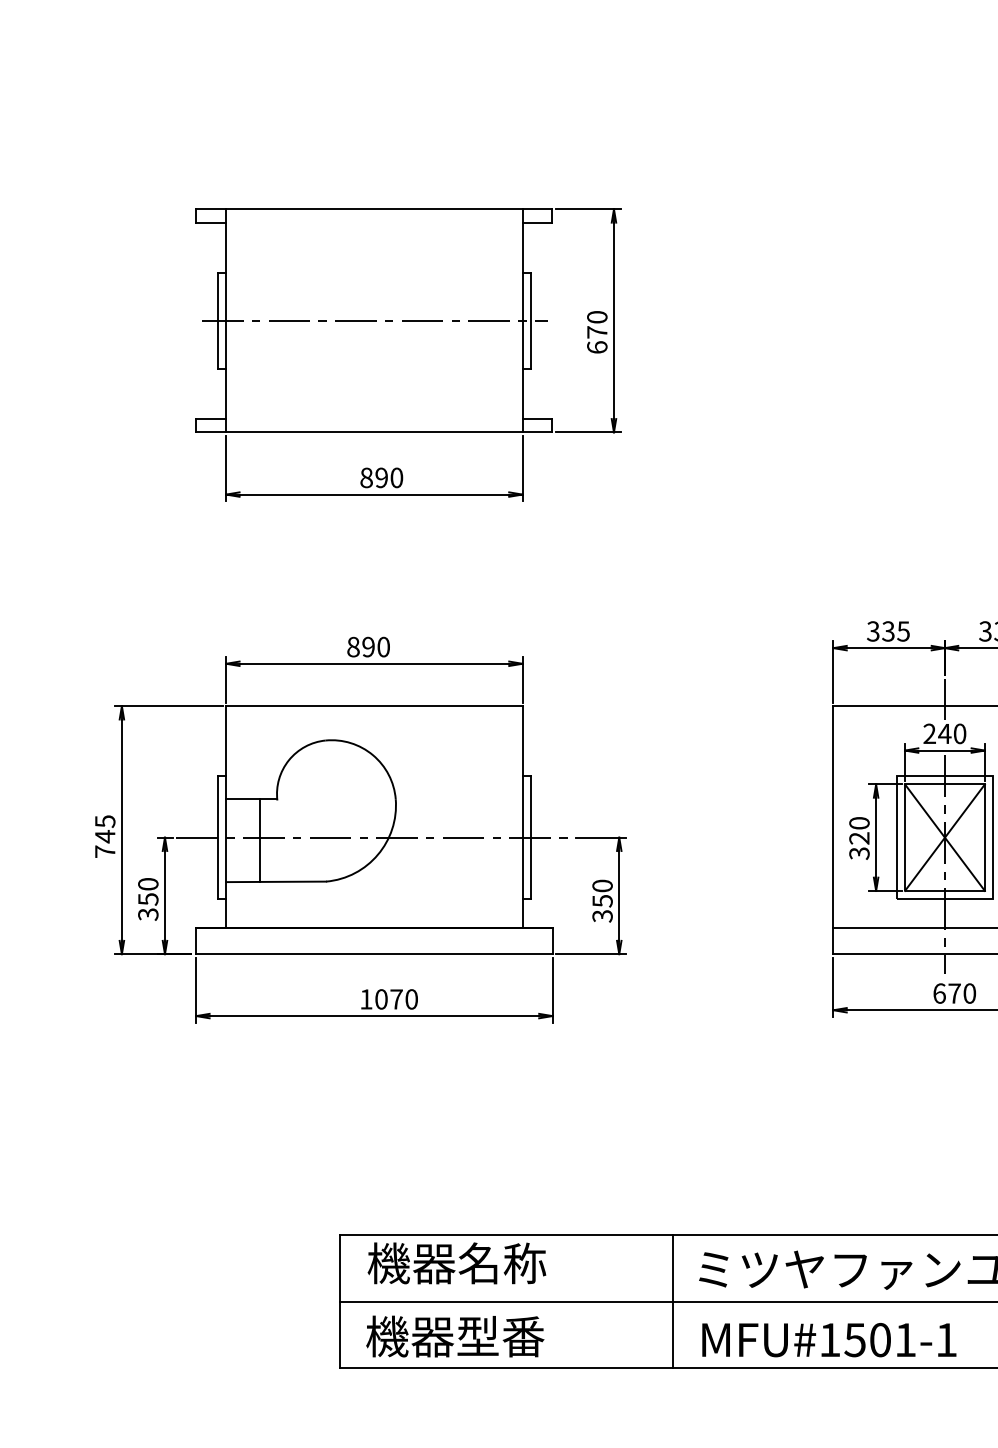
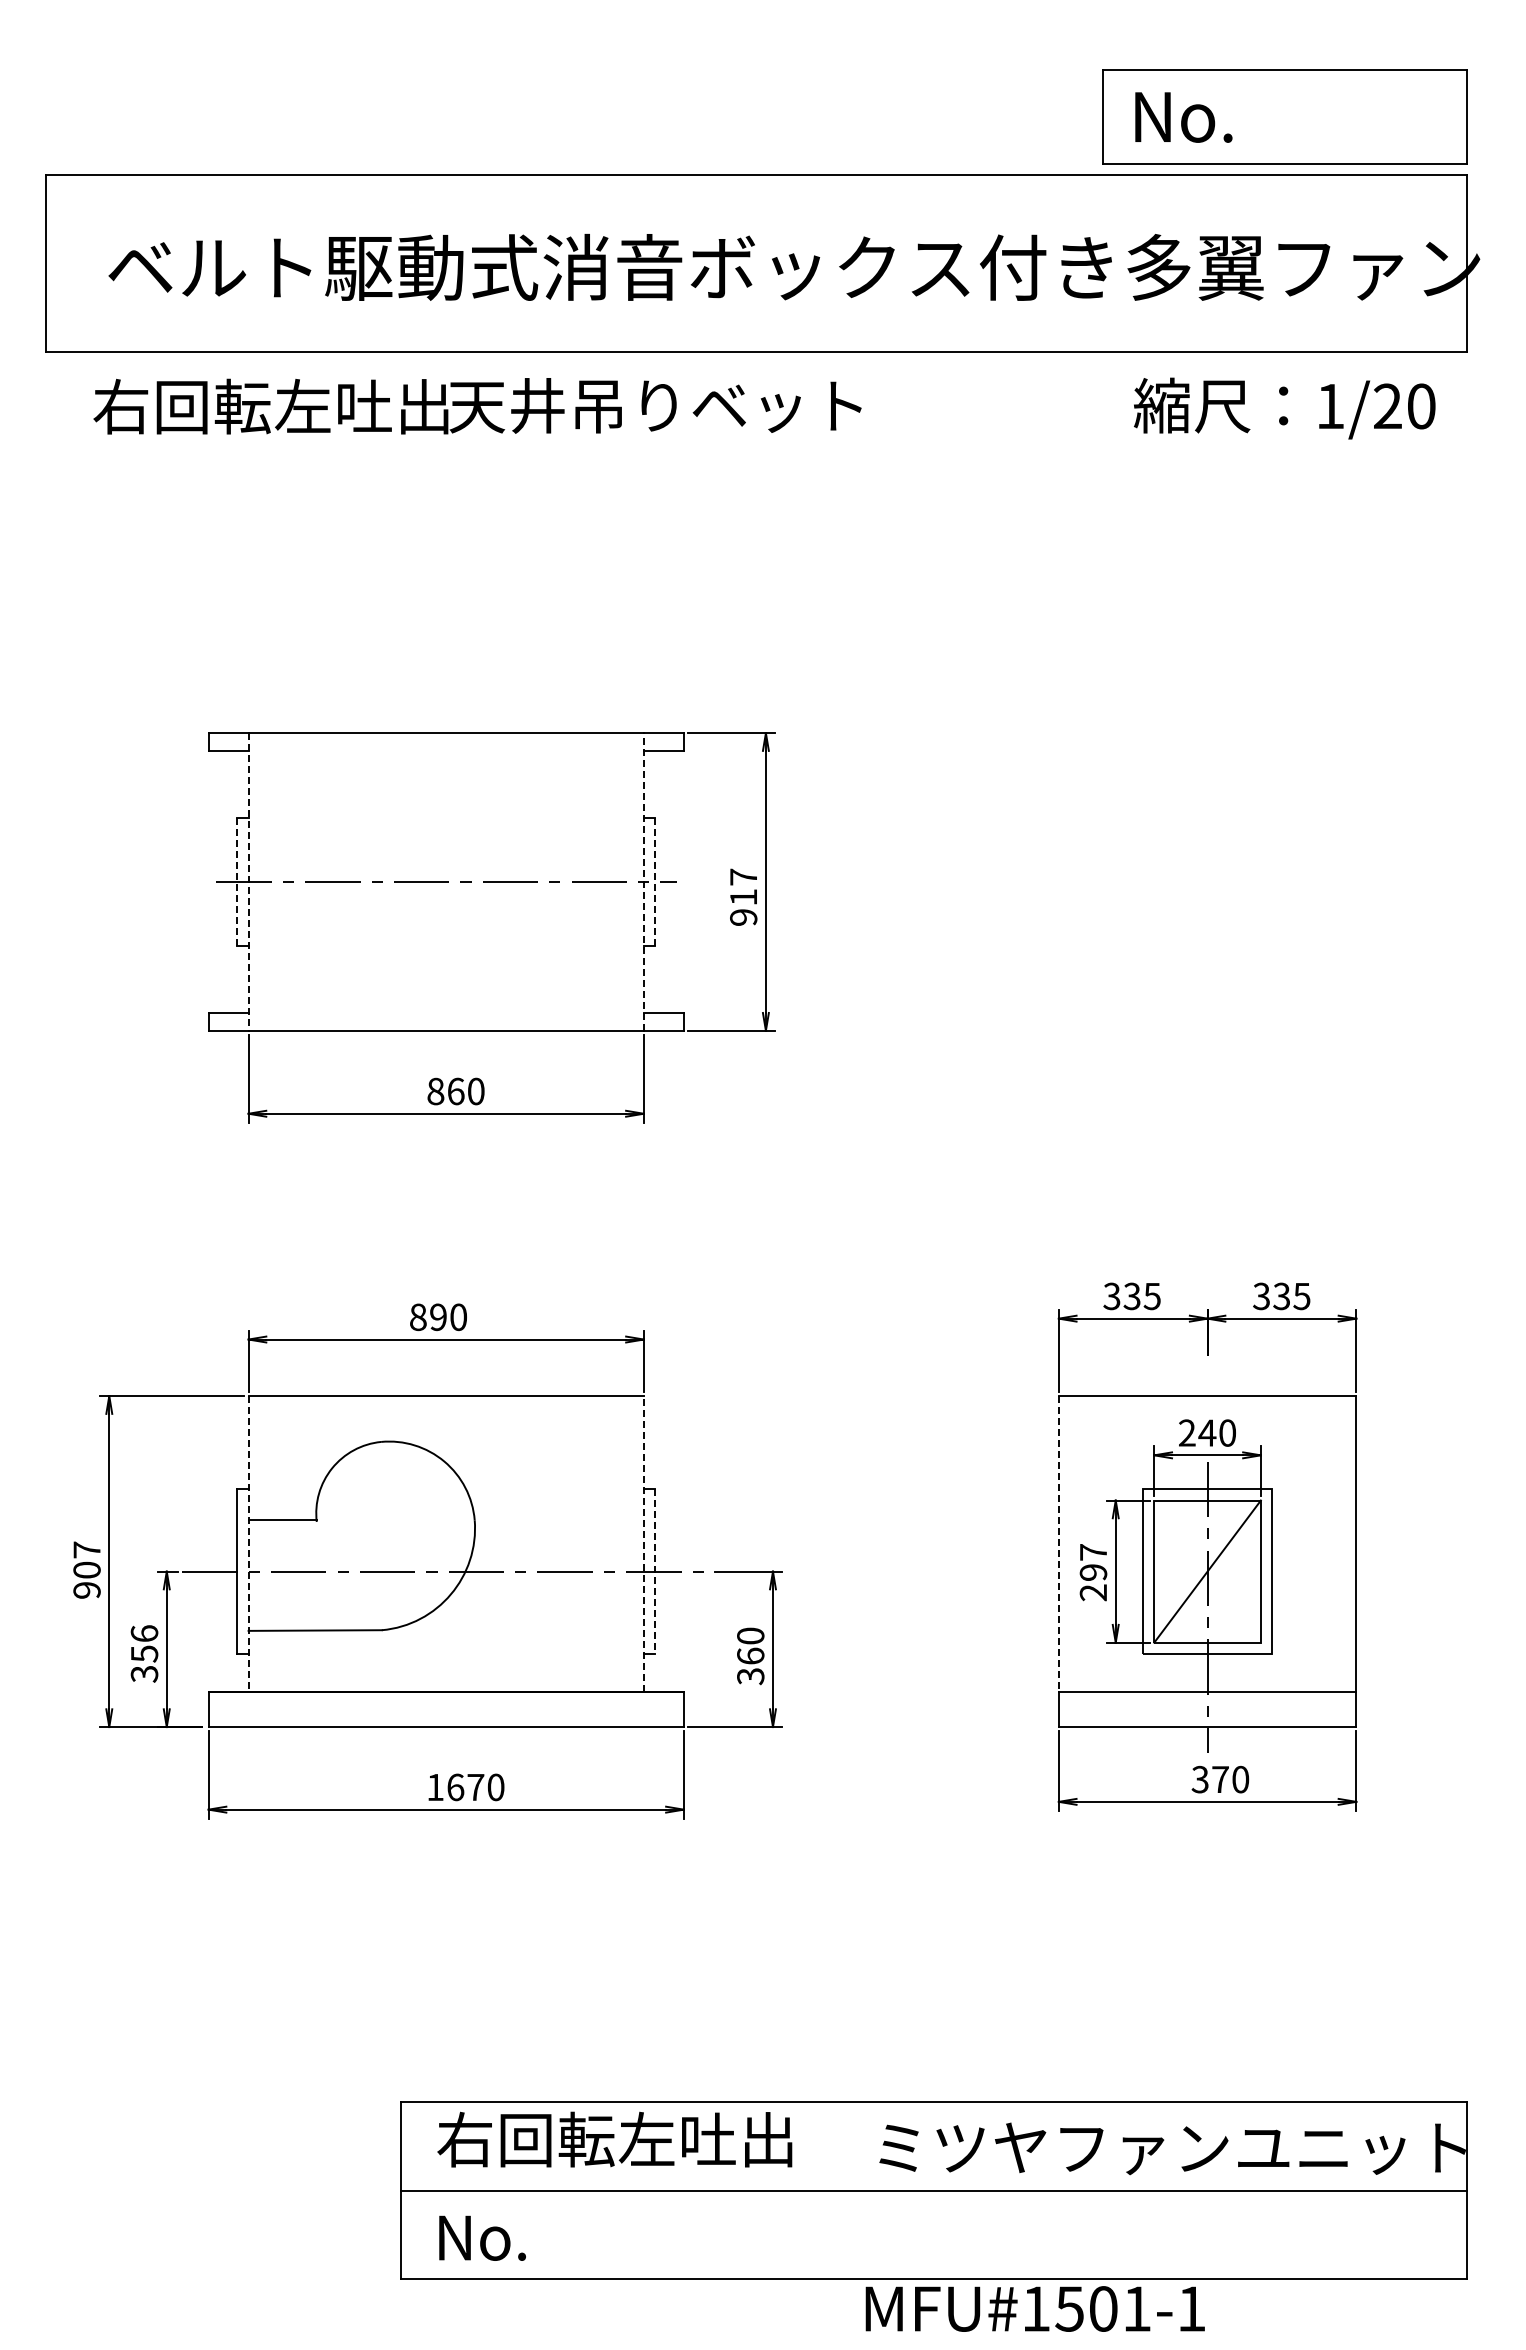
line: (226, 320) -> (248, 881), solid -> dashed
line: (522, 320) -> (643, 881), solid -> dashed
line: (217, 321) -> (237, 882), solid -> dashed
line: (530, 321) -> (654, 882), solid -> dashed
text: (597, 331) -> (743, 896), 670 -> 917
text: (381, 477) -> (455, 1091), 890 -> 860
line: (944, 698) -> (1207, 1386), removed
line: (226, 816) -> (248, 1543), solid -> dashed
line: (522, 816) -> (643, 1543), solid -> dashed
line: (833, 816) -> (1058, 1543), solid -> dashed
text: (104, 836) -> (86, 1569), 745 -> 907
line: (944, 837) -> (1207, 1571), removed
line: (531, 838) -> (655, 1572), solid -> dashed
text: (859, 838) -> (1093, 1572), 320 -> 297
line: (259, 839) -> (293, 1574), removed
text: (148, 884) -> (144, 1633), 350 -> 356
text: (602, 900) -> (750, 1655), 350 -> 360
text: (938, 993) -> (1199, 1779), 670 -> 370
text: (381, 999) -> (455, 1787), 1070 -> 1670
text: (500, 1263) -> (614, 2139), 機器名称 -> 右回転左吐出
line: (673, 1301) -> (845, 2190), removed
text: (455, 1336) -> (554, 2237), 機器型番 -> No.
text: (828, 1339) -> (1034, 2308), moved

